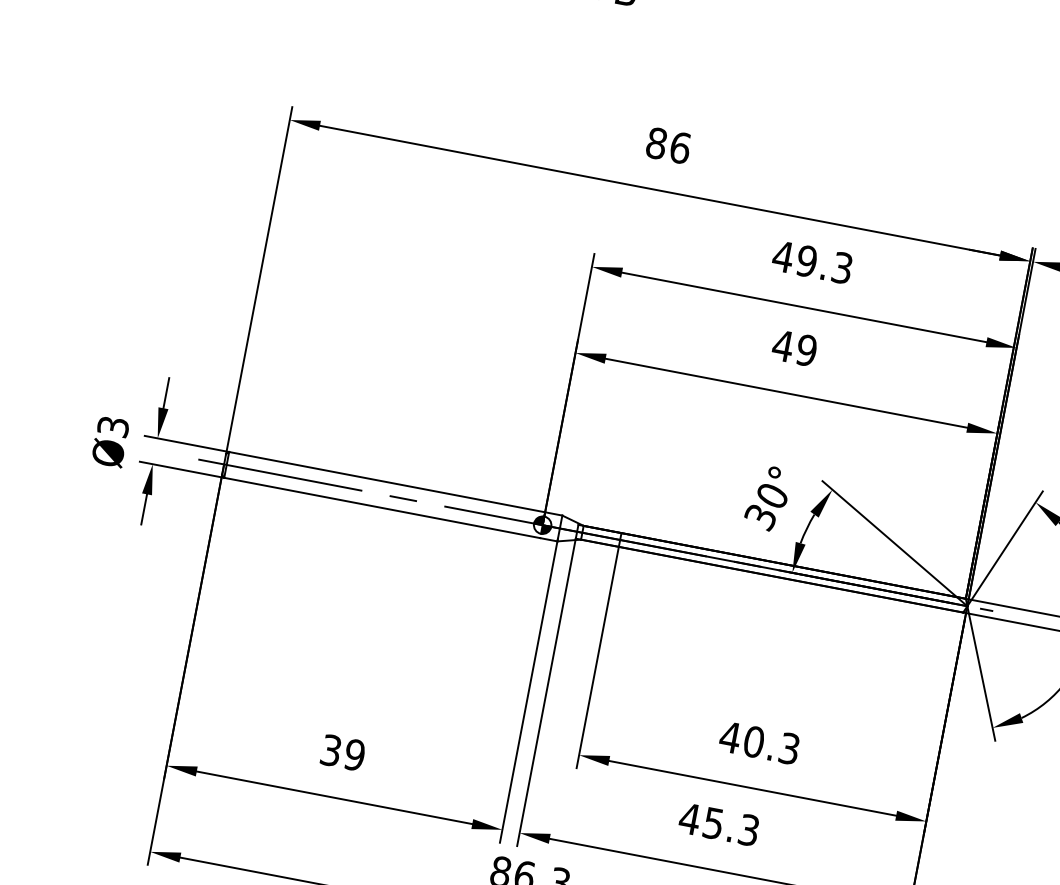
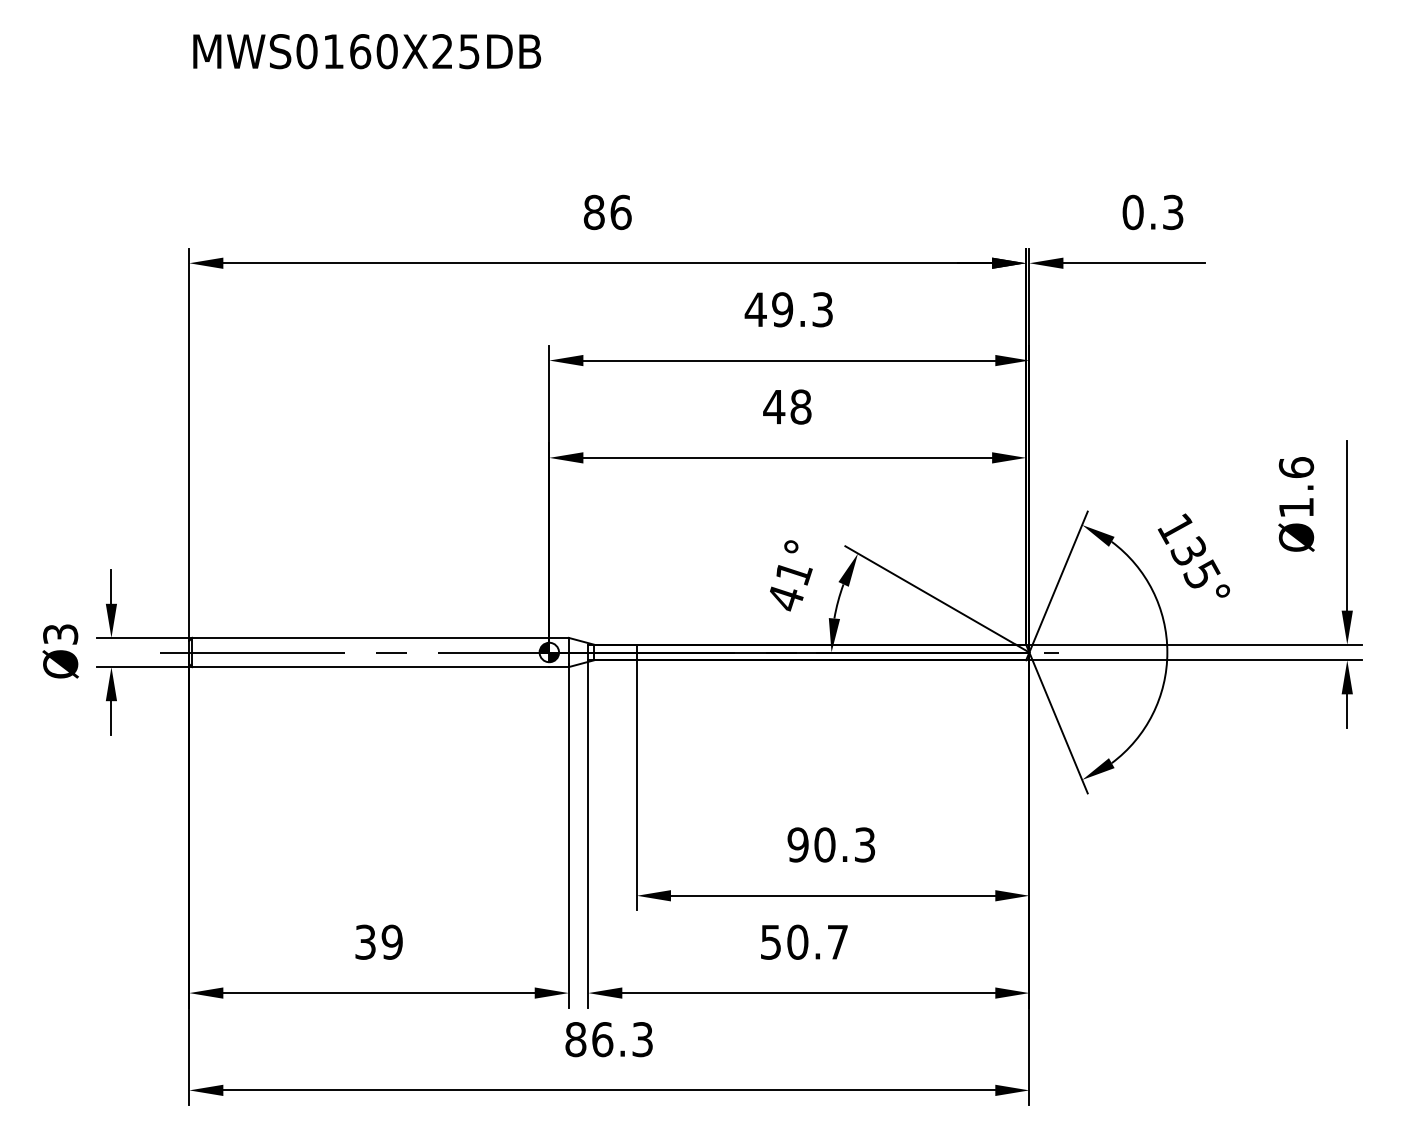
text: (806, 349) -> (800, 406), 49 -> 48
text: (766, 507) -> (789, 586), 30° -> 41°
text: (730, 737) -> (798, 844), 40.3 -> 90.3
text: (718, 823) -> (803, 941), 45.3 -> 50.7

